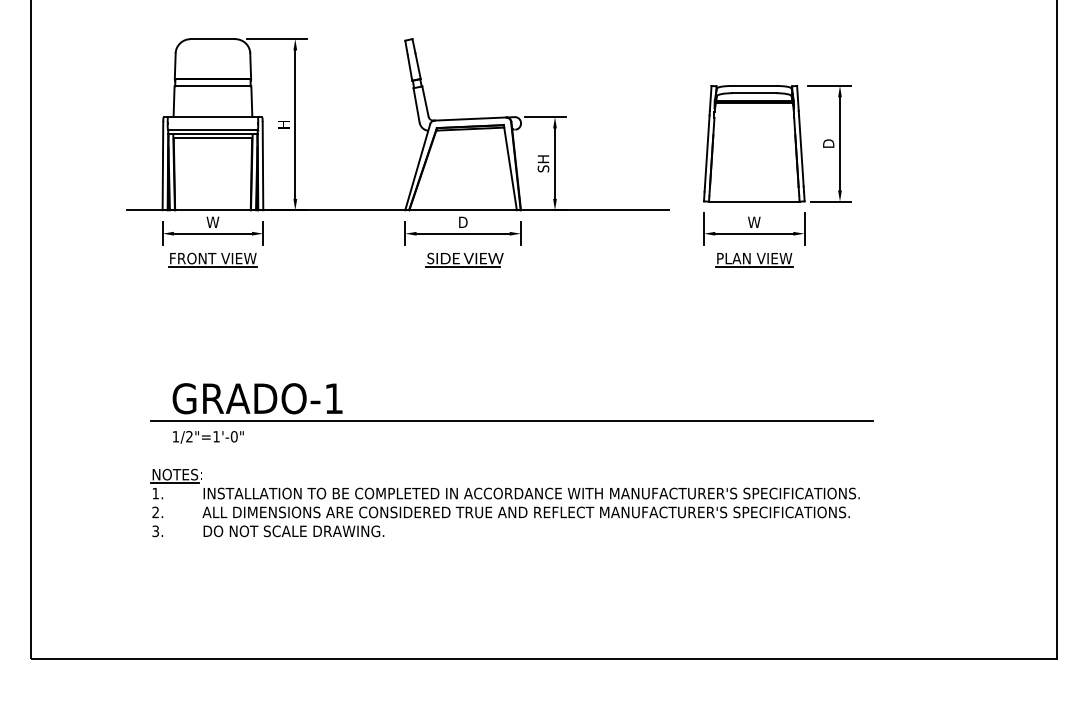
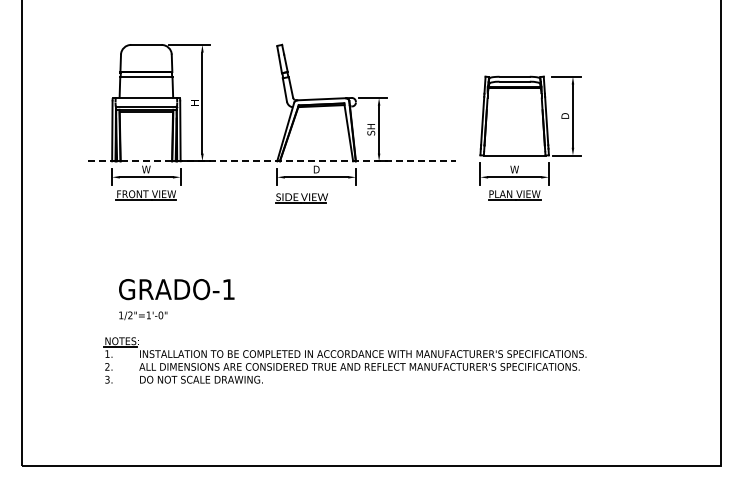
line: (398, 210) -> (272, 161), solid -> dashed
part: (464, 260) -> (301, 198), moved
line: (511, 420) -> (349, 304), removed

